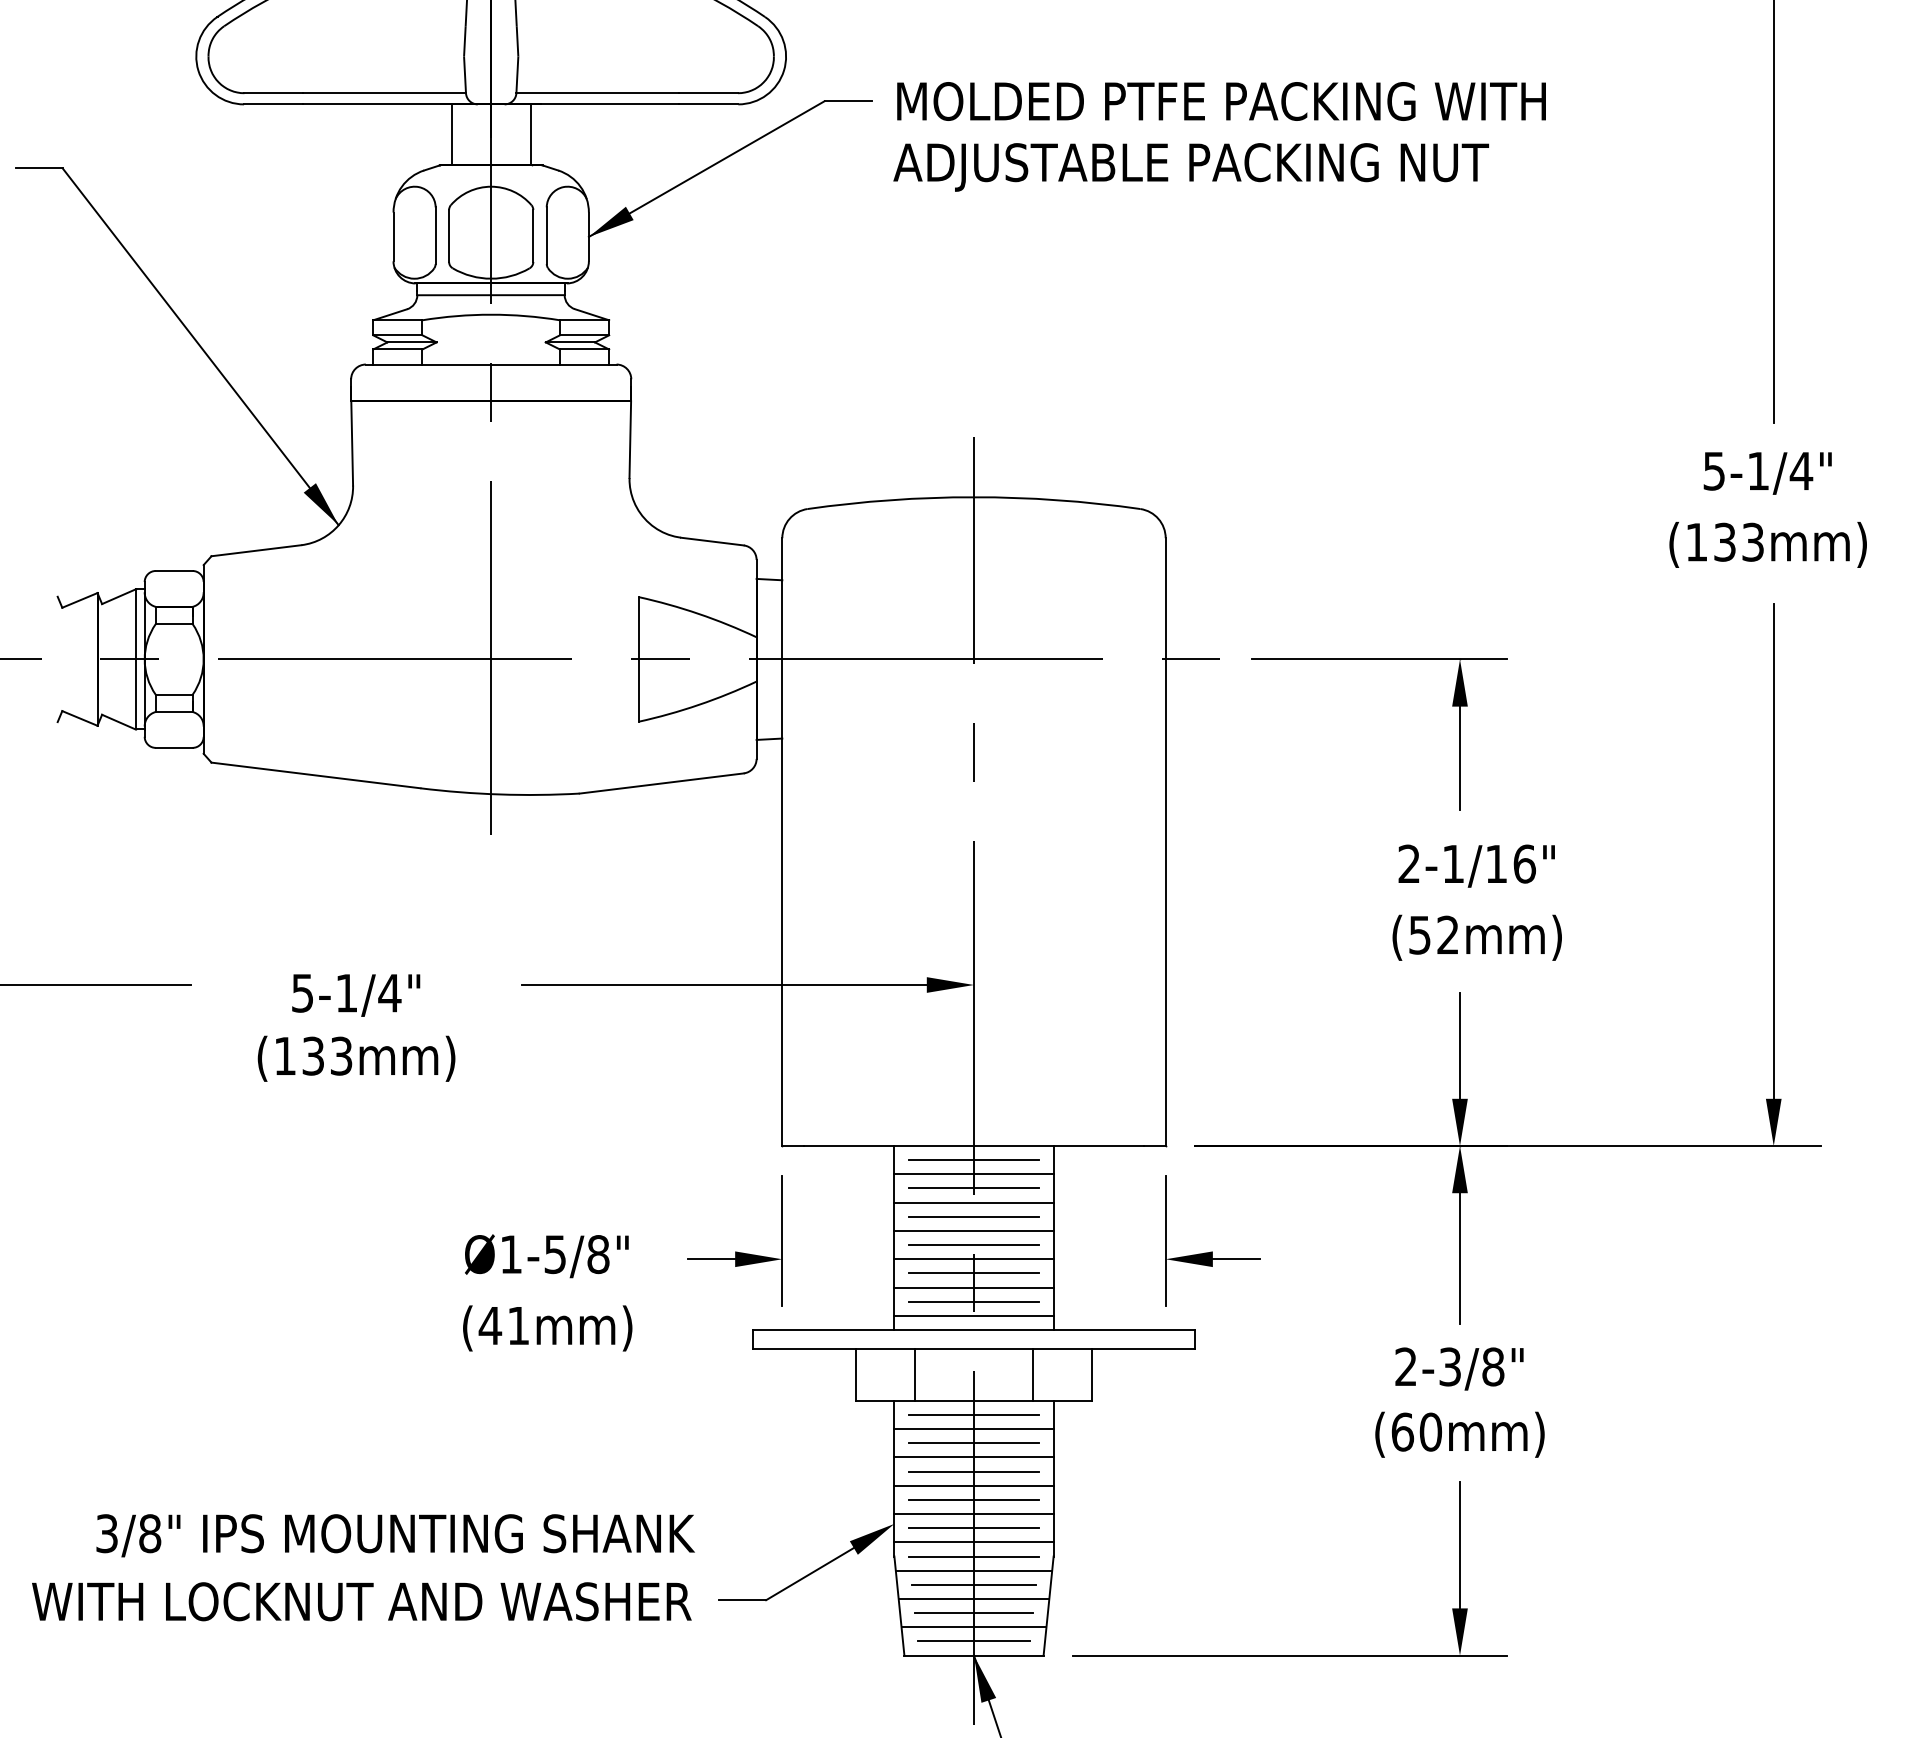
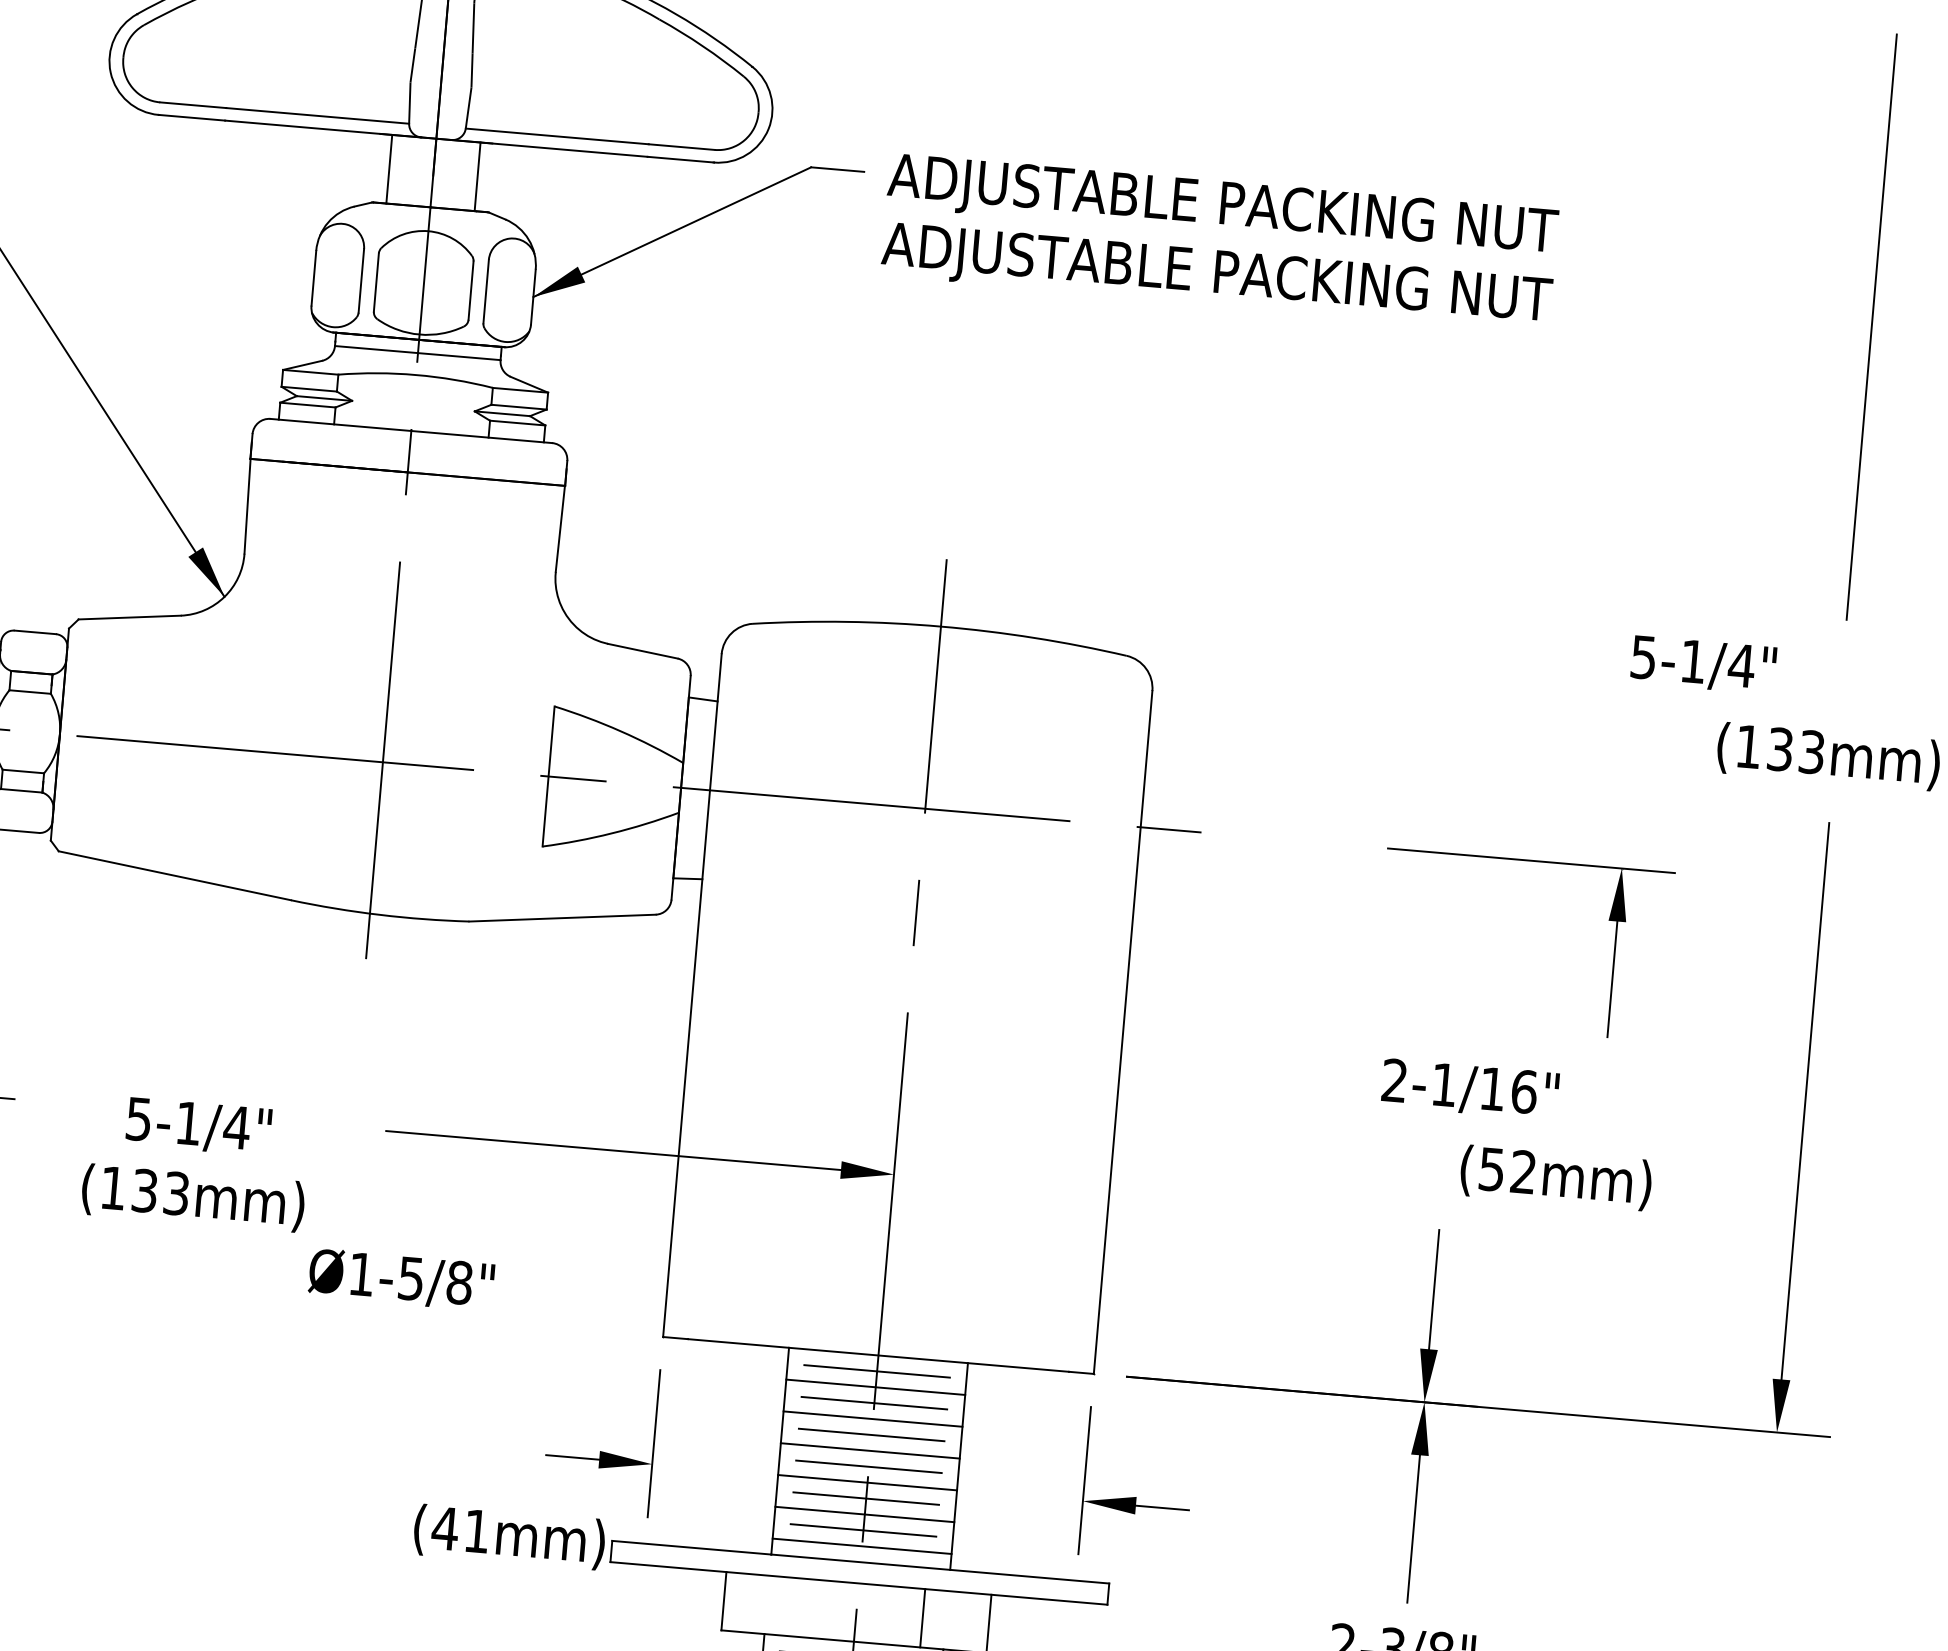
text: (1219, 106) -> (1254, 211), MOLDED PTFE PACKING WITH -> ADJUSTABLE PACKING NUT
text: (1767, 473) -> (1703, 665), moved
part: (1379, 659) -> (1531, 860), moved
text: (1476, 937) -> (1555, 1177), moved
text: (546, 1256) -> (401, 1280), moved
text: (547, 1328) -> (509, 1537), moved
line: (915, 1374) -> (790, 1606), removed

